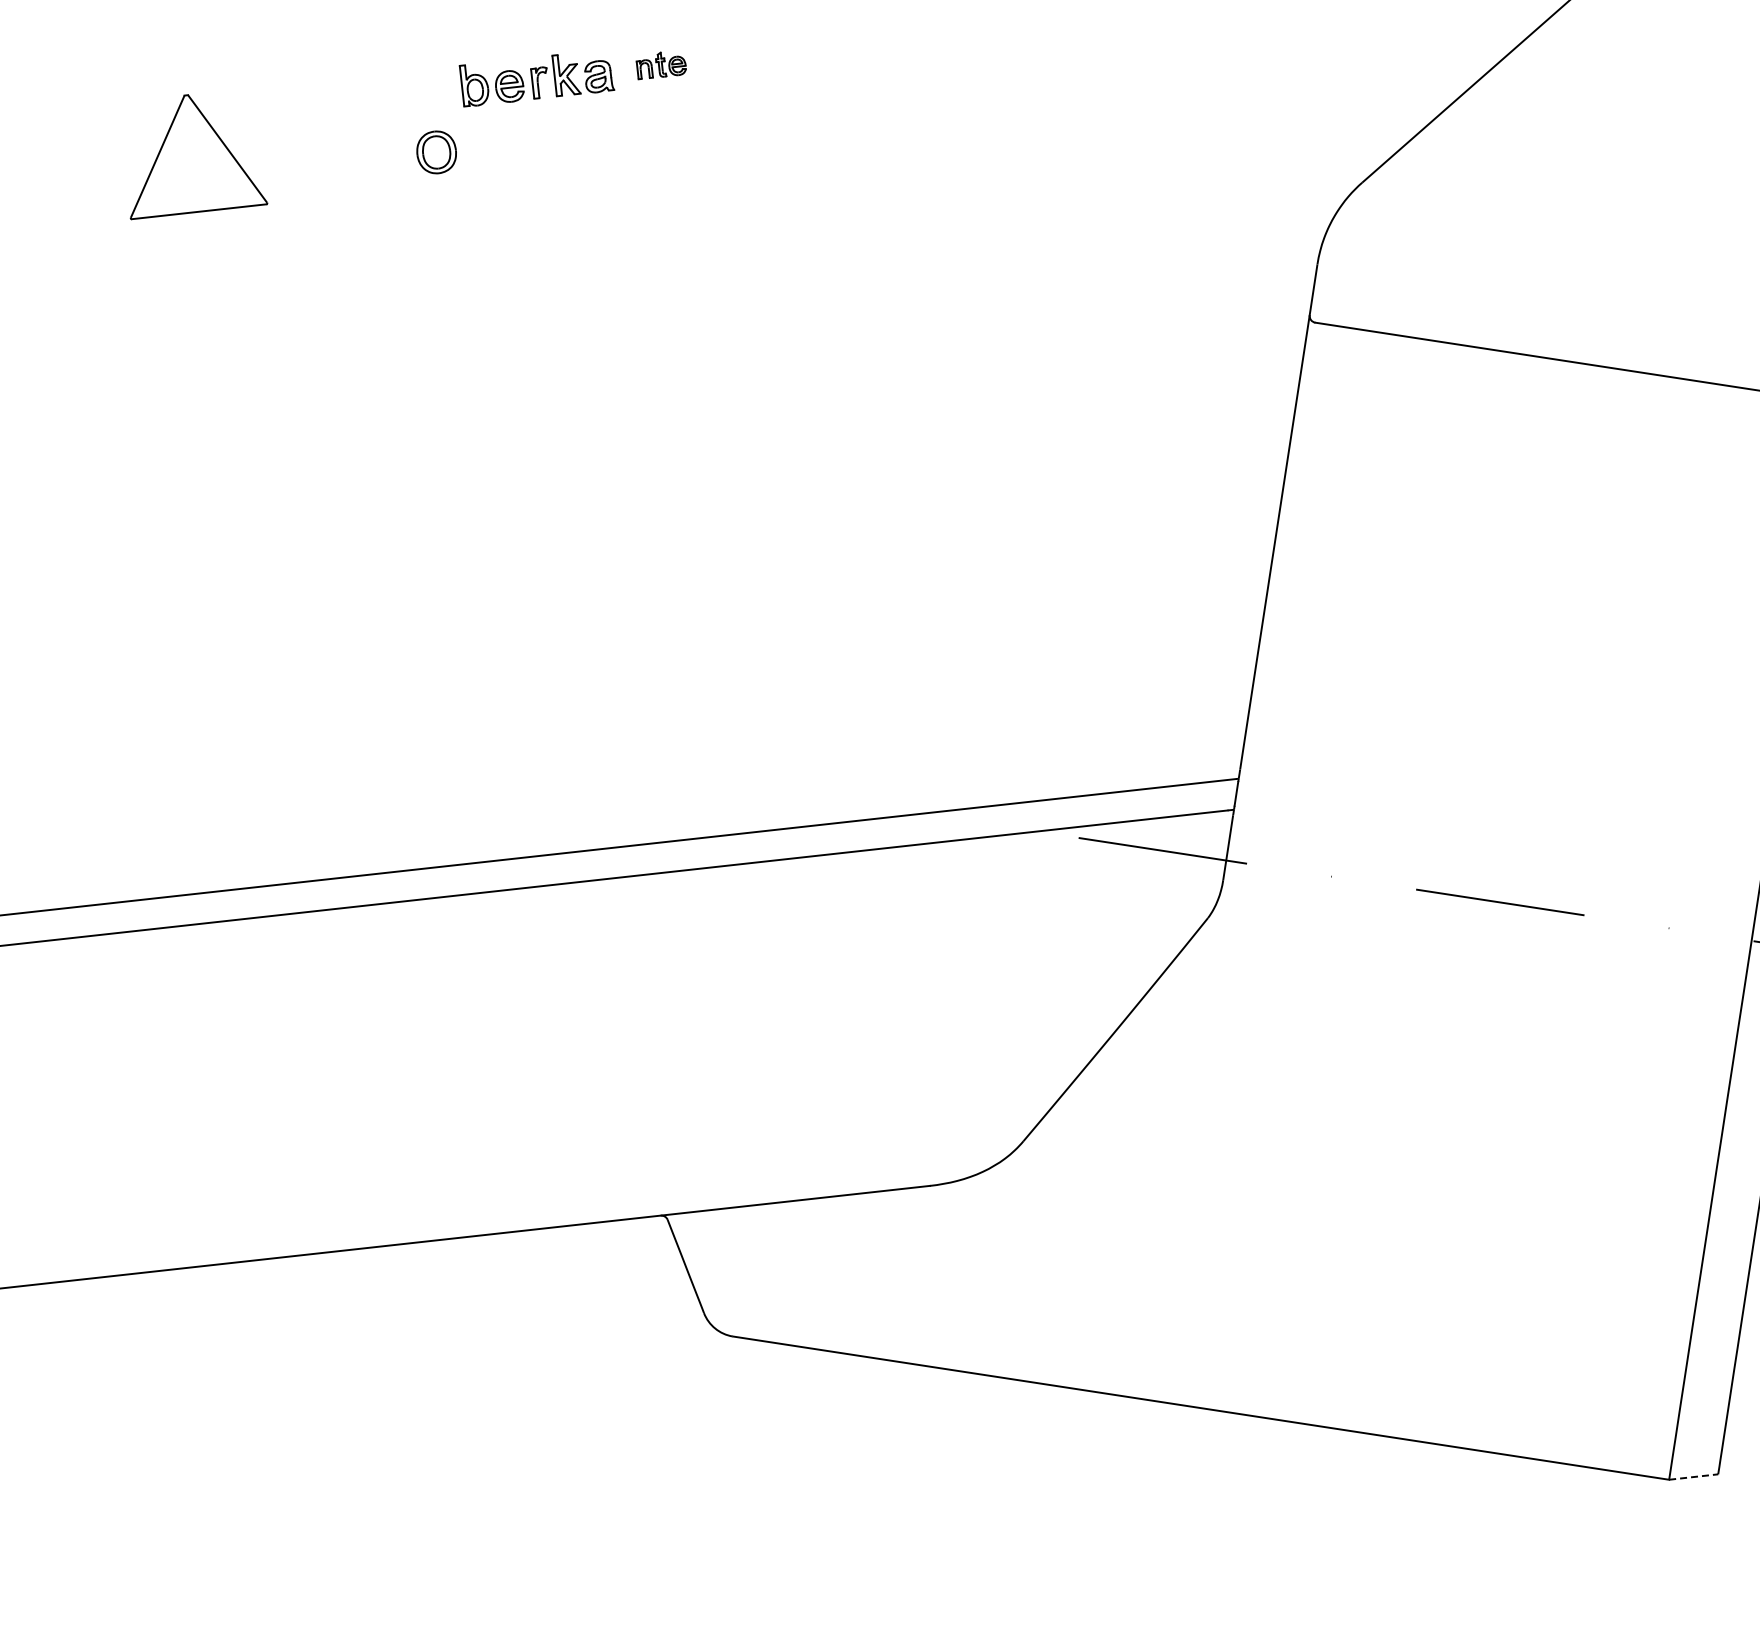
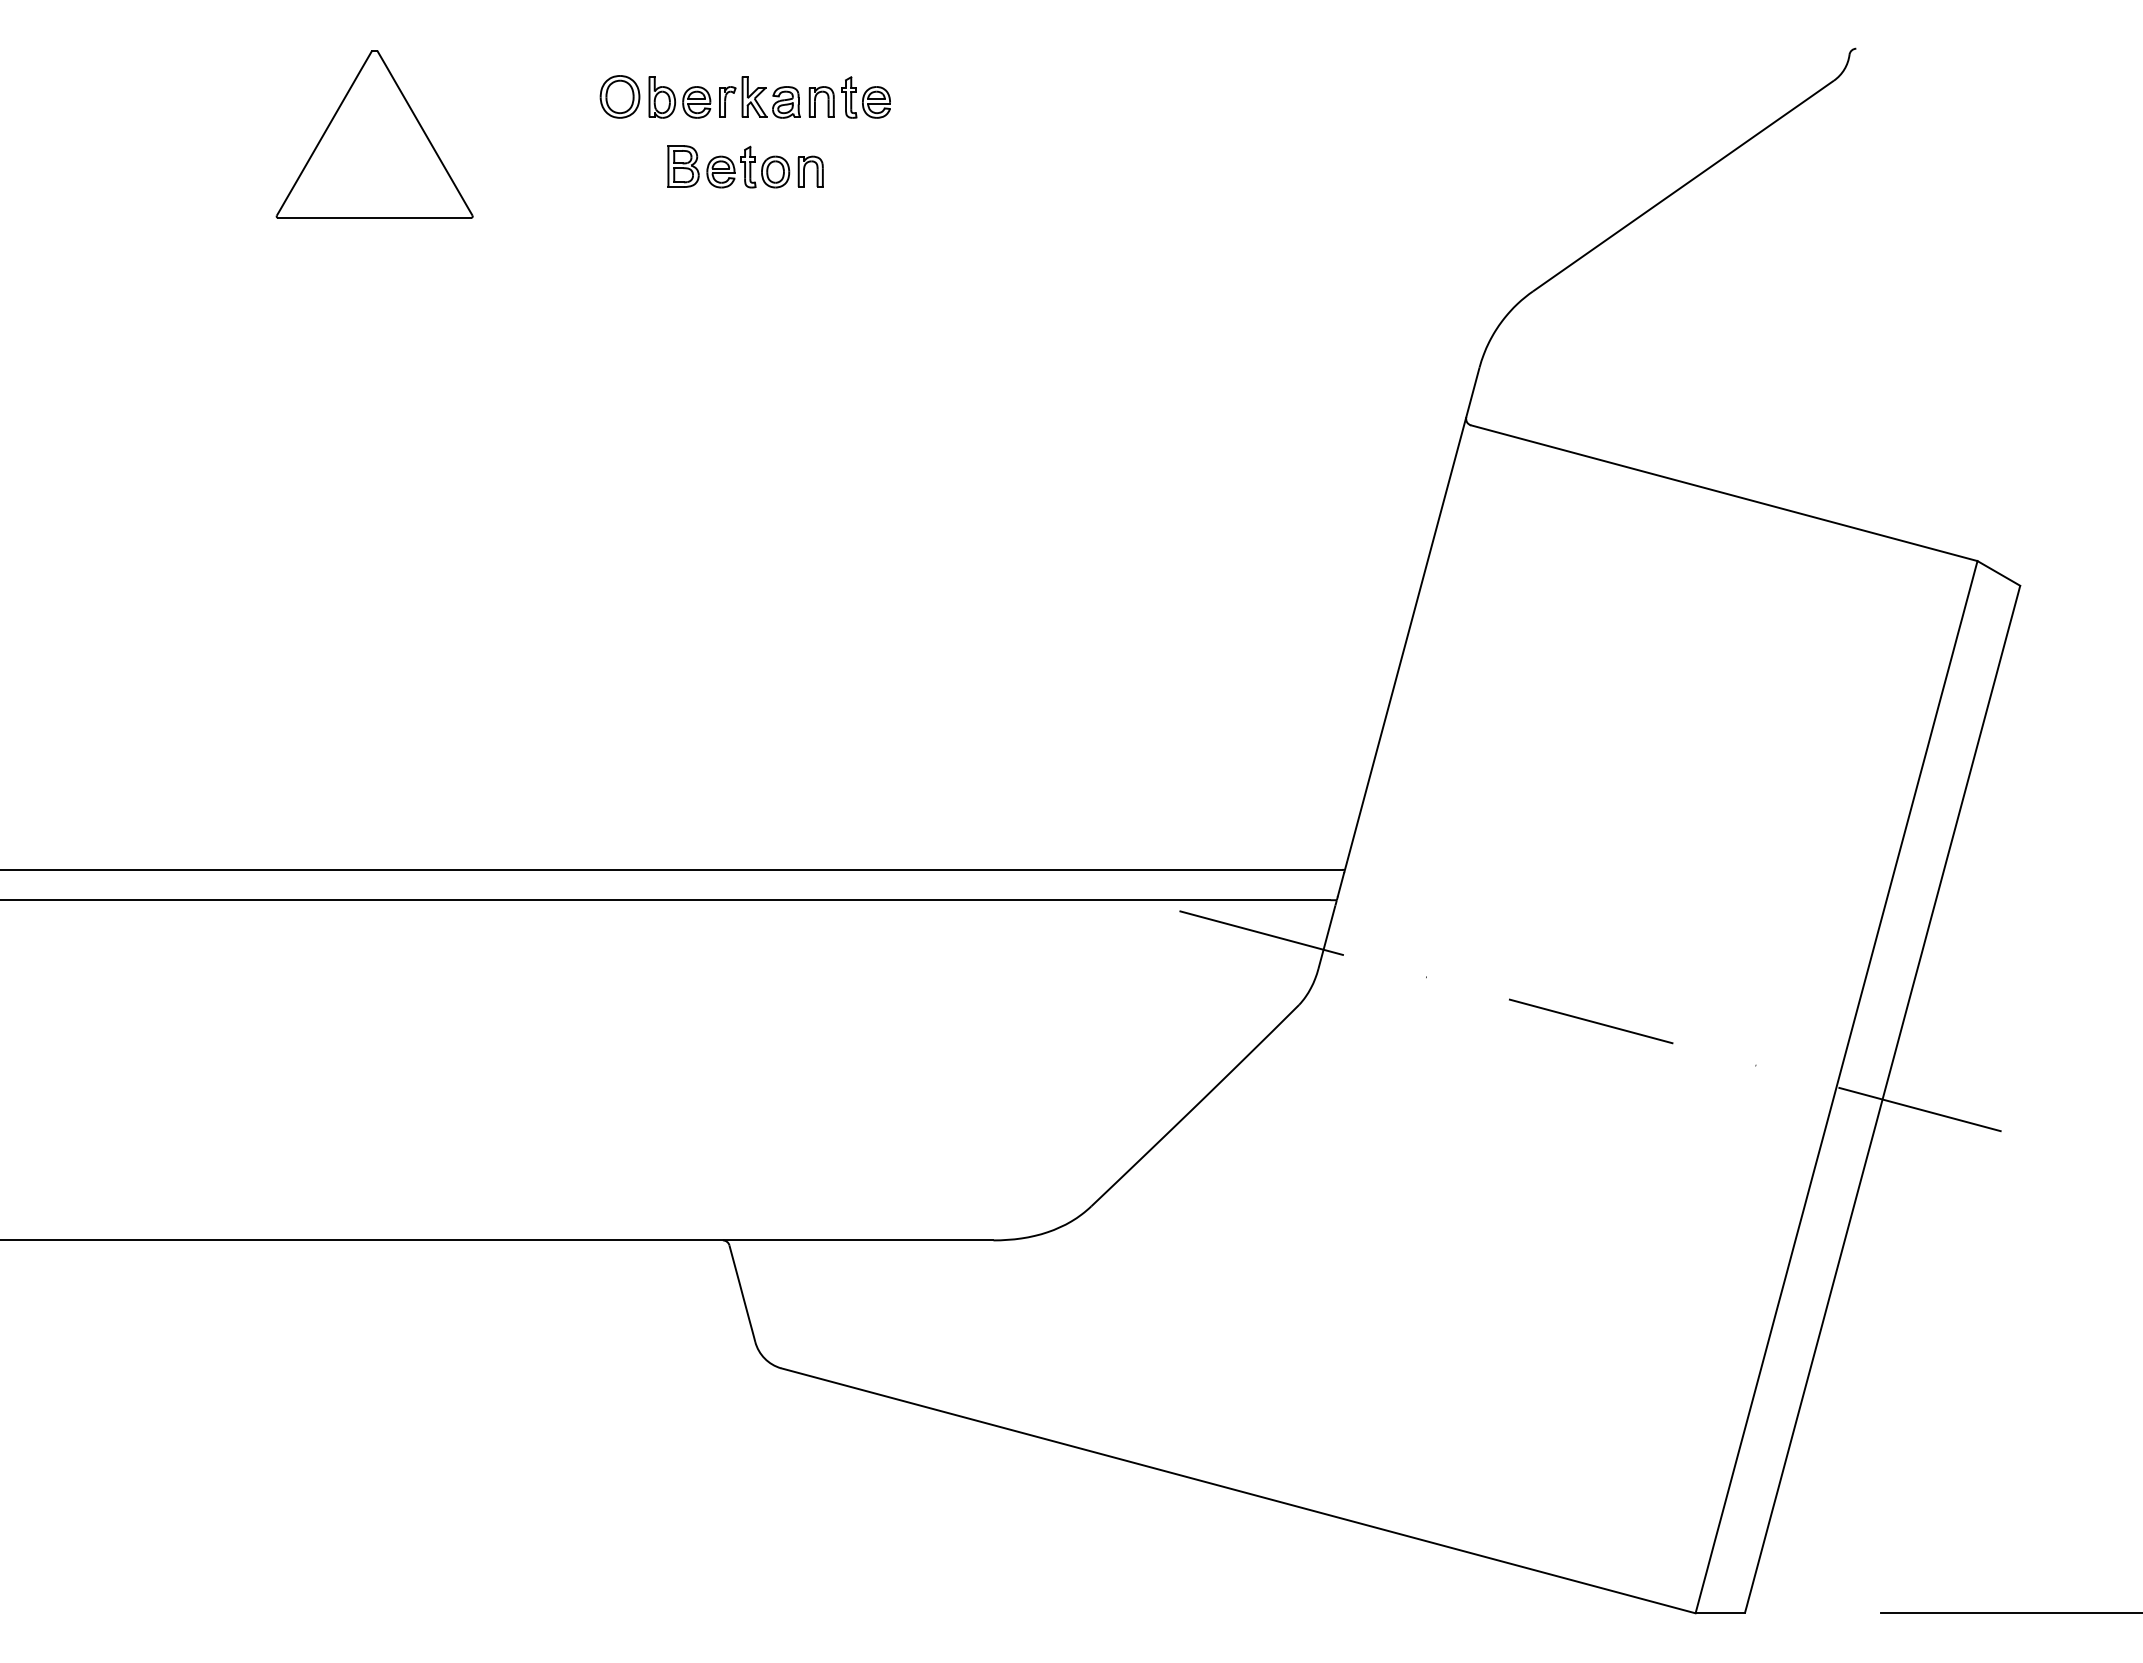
part: (661, 64) -> (849, 97), size x1.67
part: (565, 144) -> (745, 166), added
part: (436, 152) -> (619, 96), moved
part: (192, 153) -> (374, 134), size x1.43
line: (1693, 1477) -> (1720, 1613), dashed -> solid

